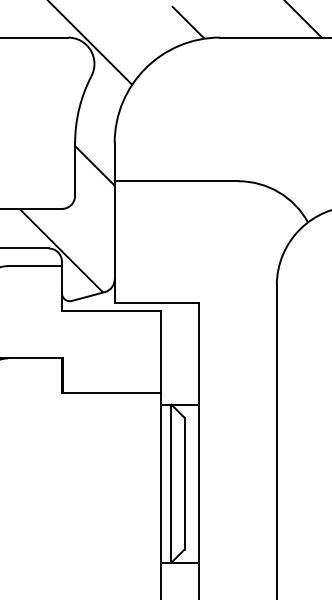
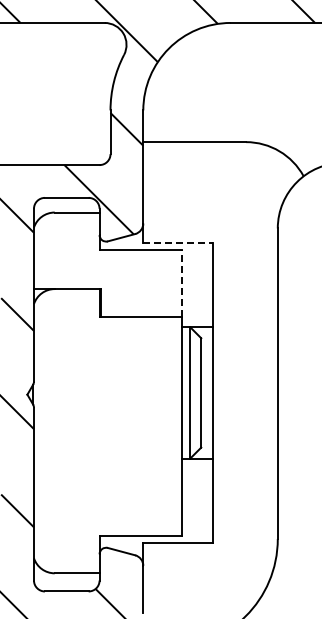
line: (157, 303) -> (178, 243), solid -> dashed
line: (160, 351) -> (181, 283), solid -> dashed

